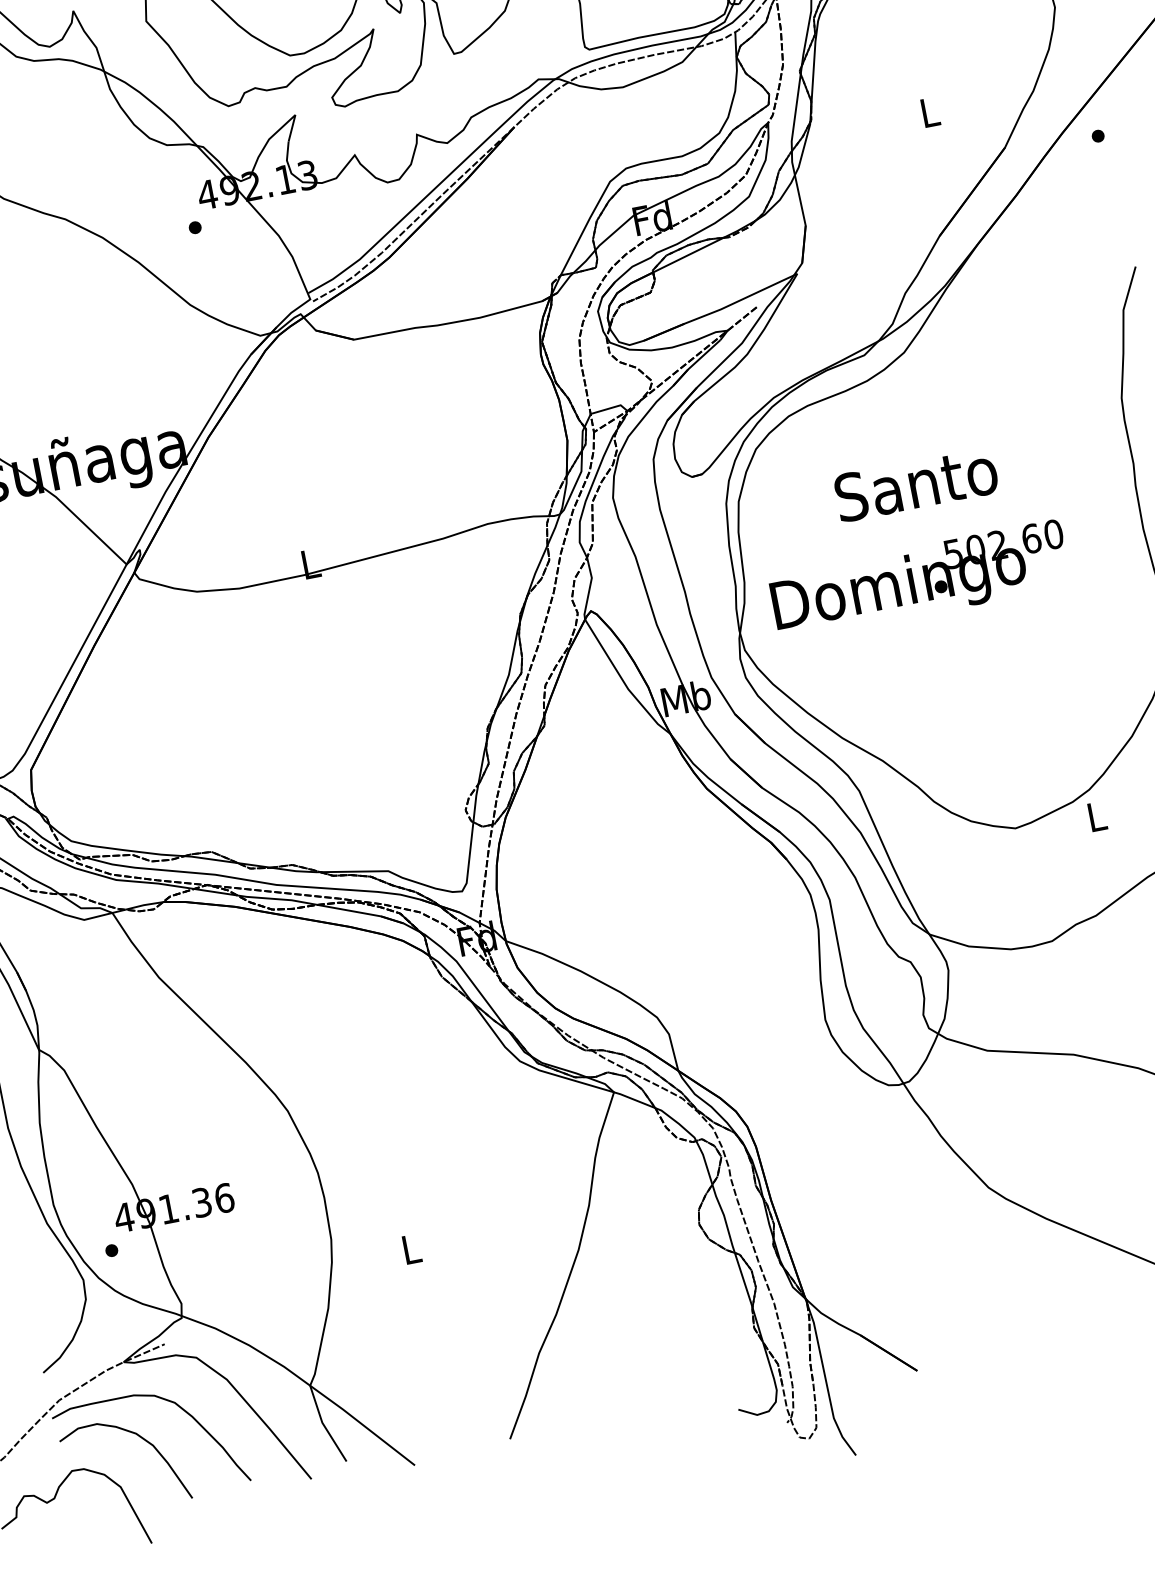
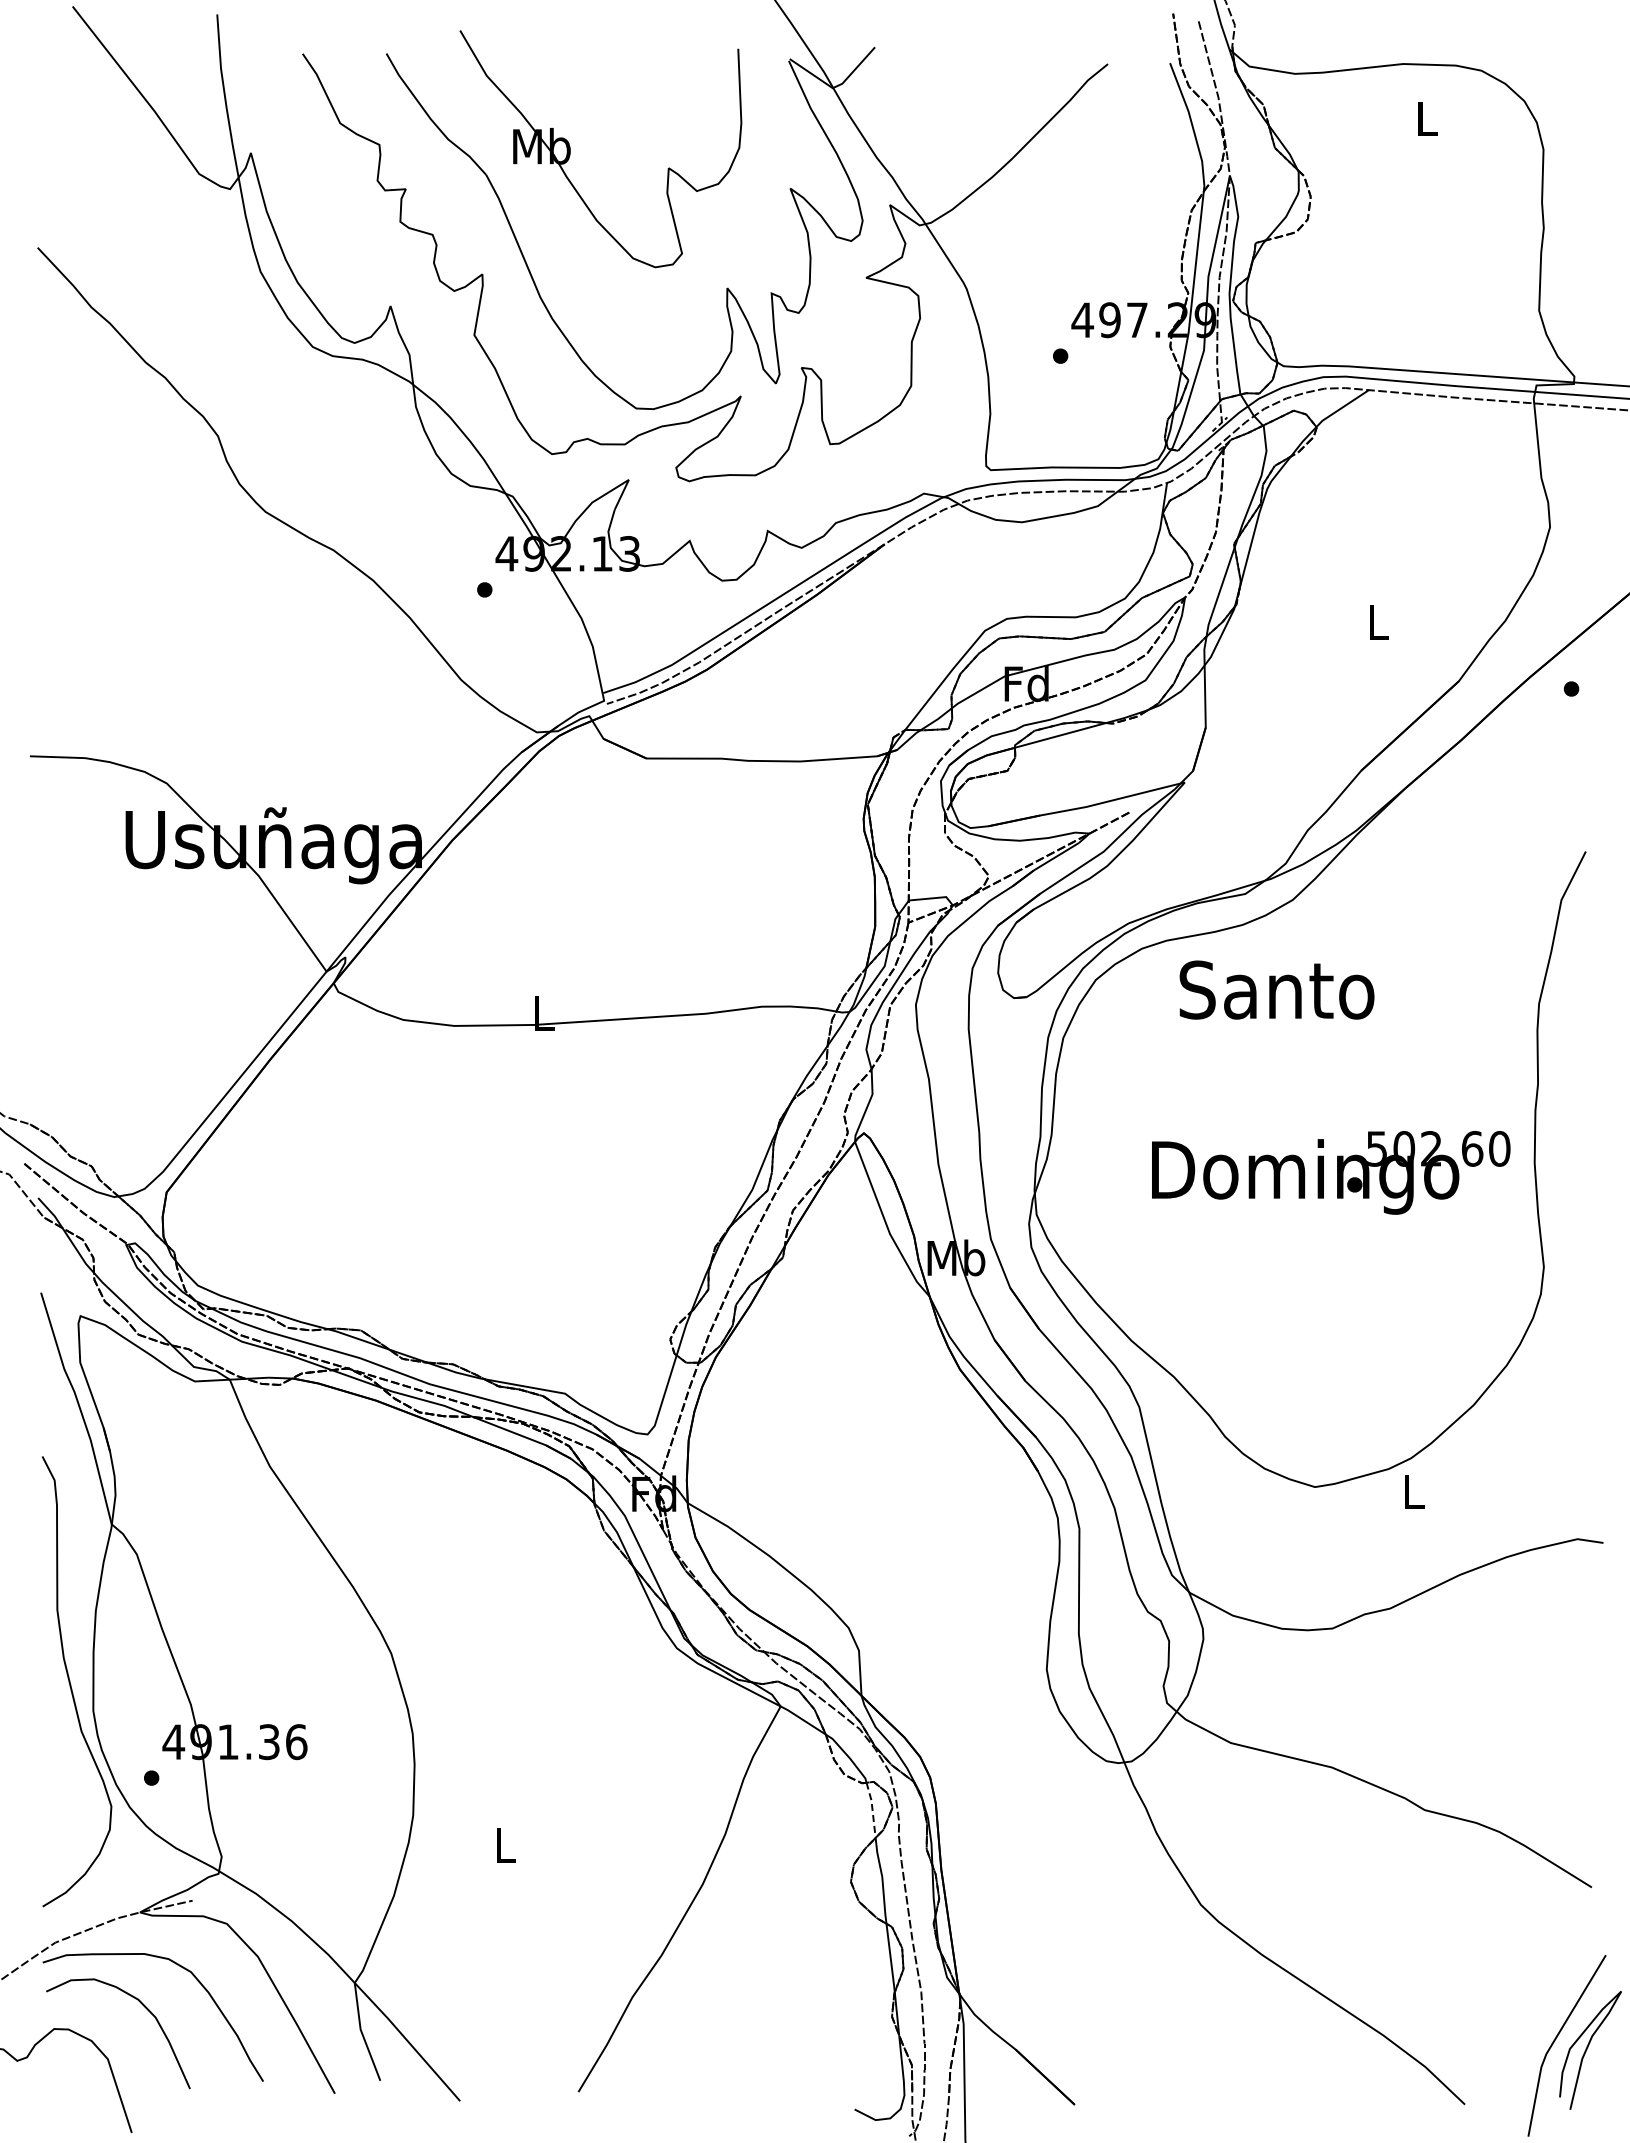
text: (915, 483) -> (1276, 989), moved
text: (920, 580) -> (1331, 1172), moved
line: (705, 1161) -> (872, 1809), solid -> dashed

